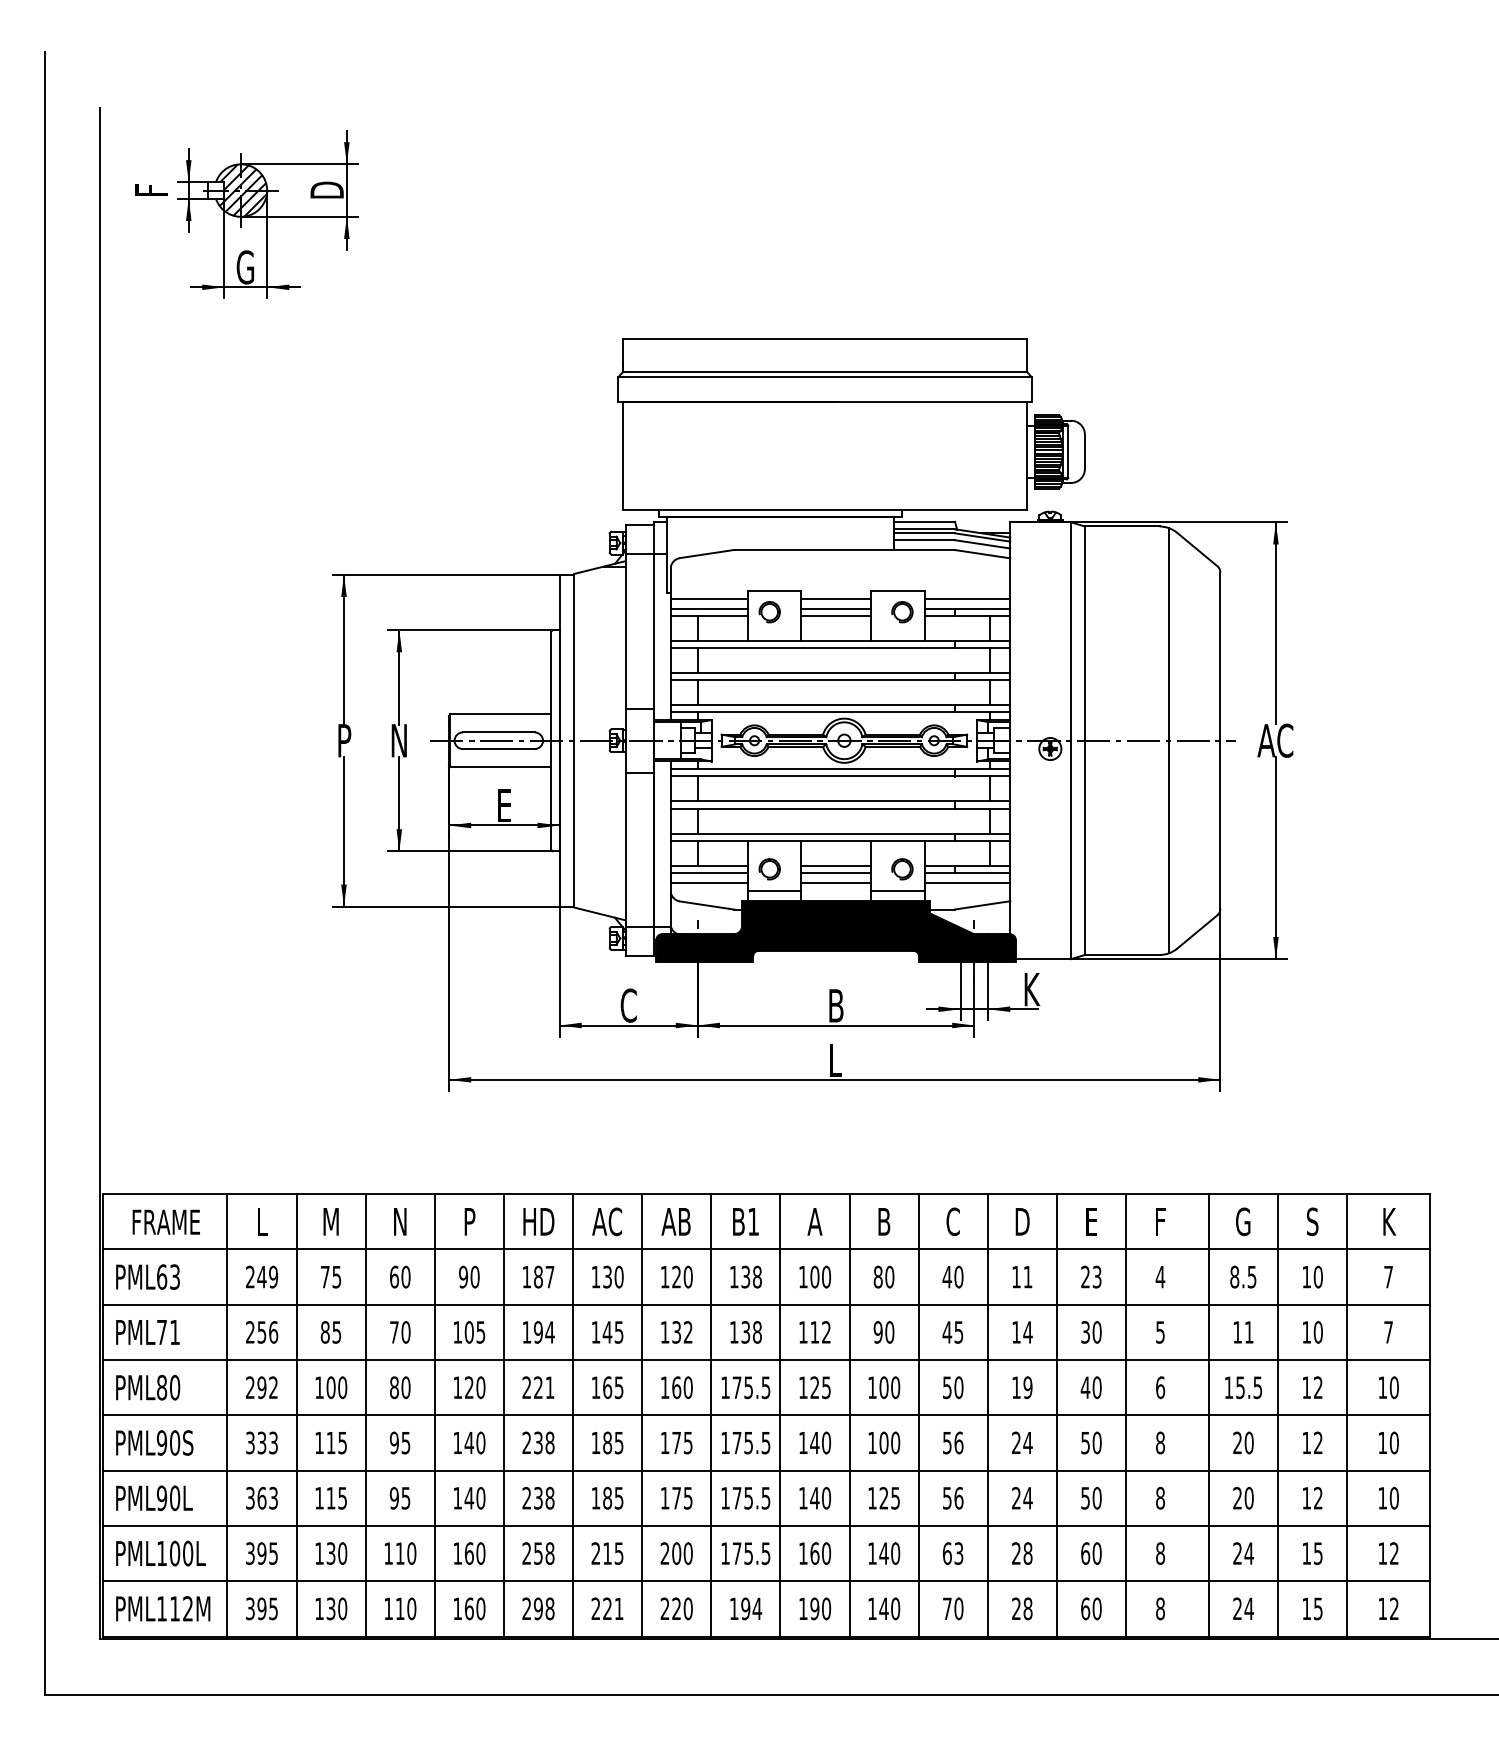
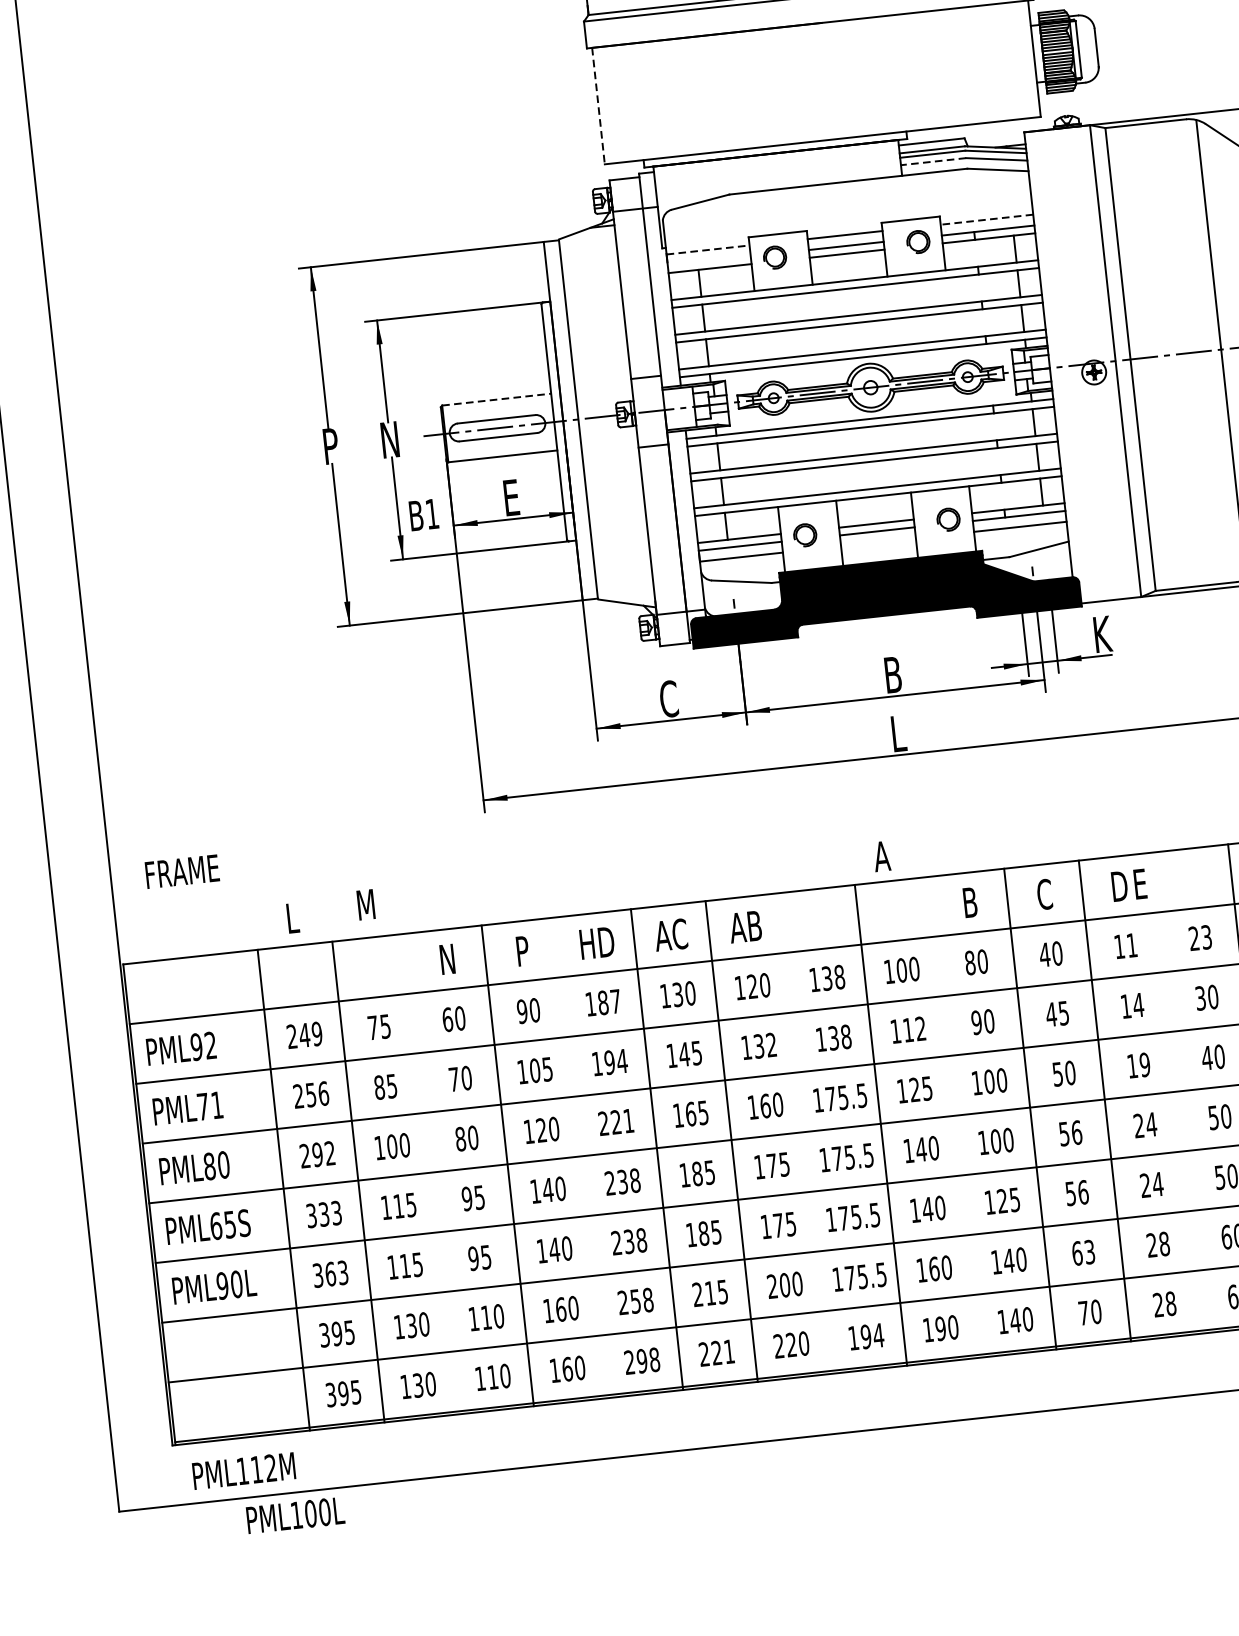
line: (623, 456) -> (598, 106), solid -> dashed
line: (923, 540) -> (932, 162), solid -> dashed
line: (709, 598) -> (708, 249), solid -> dashed
line: (967, 598) -> (987, 219), solid -> dashed
line: (708, 608) -> (708, 260), removed
line: (501, 714) -> (497, 399), solid -> dashed
line: (835, 882) -> (877, 541), removed
line: (774, 890) -> (812, 557), removed
line: (897, 890) -> (945, 543), removed
text: (165, 1221) -> (181, 871), moved
text: (262, 1221) -> (292, 917), moved
text: (330, 1221) -> (365, 904), moved
text: (745, 1221) -> (423, 514), moved
text: (814, 1221) -> (881, 856), moved
text: (1091, 1221) -> (1140, 883), moved
text: (167, 1276) -> (202, 1045), PML63 -> PML92
line: (365, 1416) -> (432, 1173), removed
line: (503, 1416) -> (581, 1157), removed
line: (711, 1416) -> (806, 1133), removed
line: (849, 1416) -> (955, 1116), removed
line: (1056, 1416) -> (1179, 1092), removed
text: (168, 1442) -> (223, 1224), PML90S -> PML65S
text: (160, 1553) -> (295, 1515), moved
text: (163, 1608) -> (244, 1470), moved

